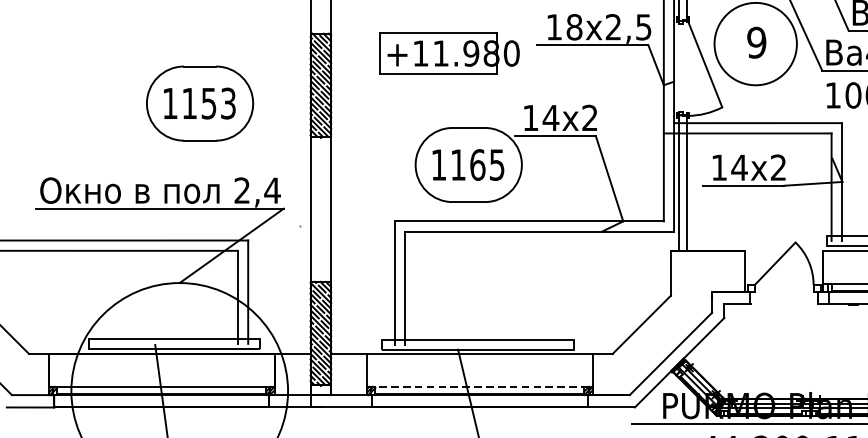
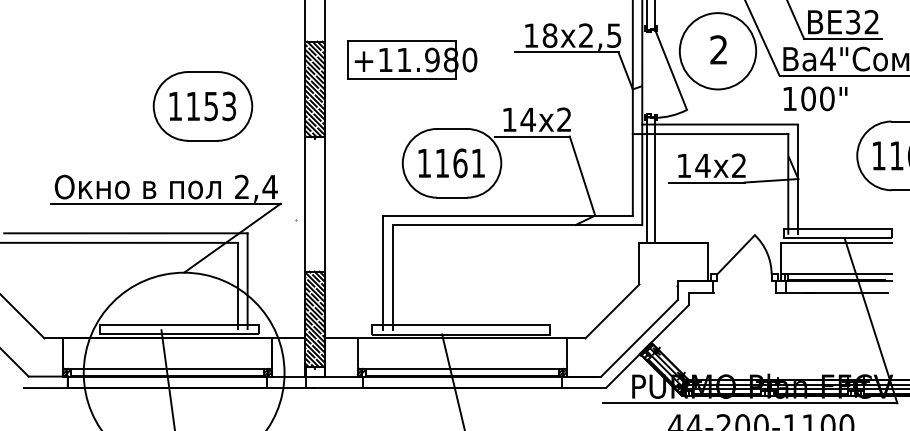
text: (756, 42) -> (718, 49), 9 -> 2
part: (449, 52) -> (412, 59), moved
text: (496, 165) -> (477, 163), 1165 -> 1161
line: (477, 386) -> (460, 368), dashed -> solid

